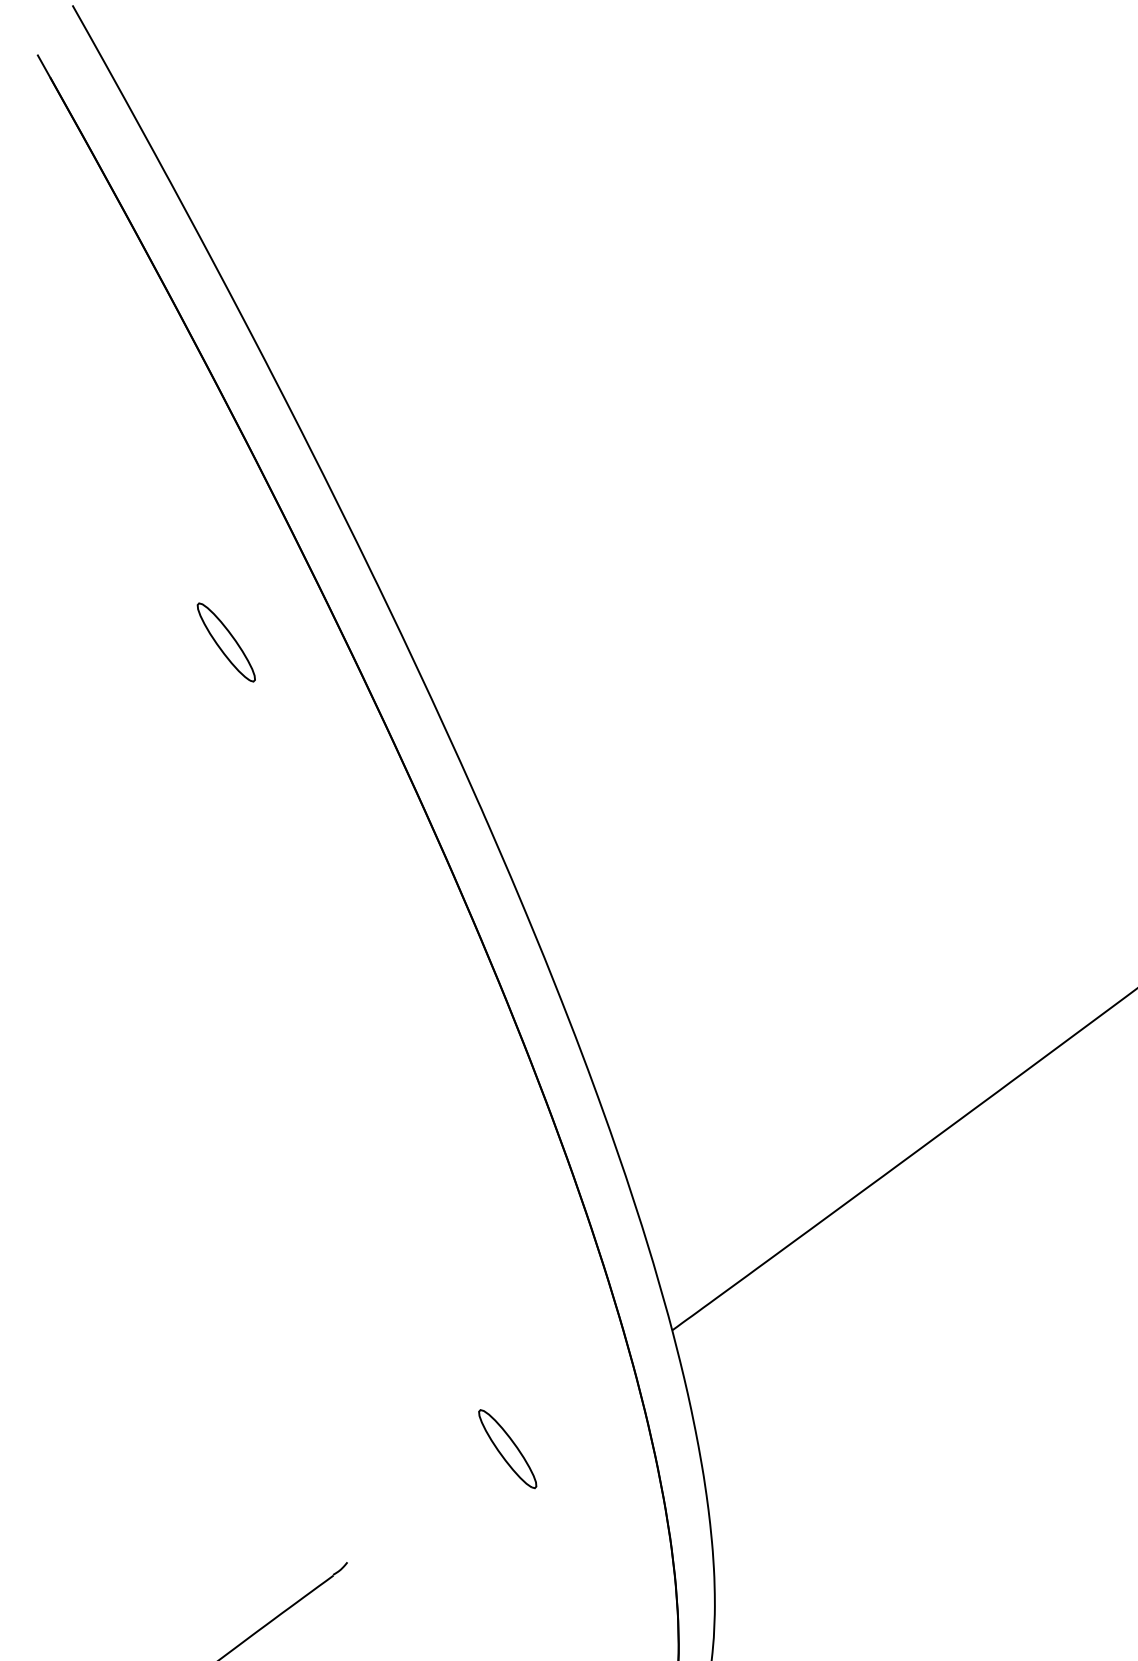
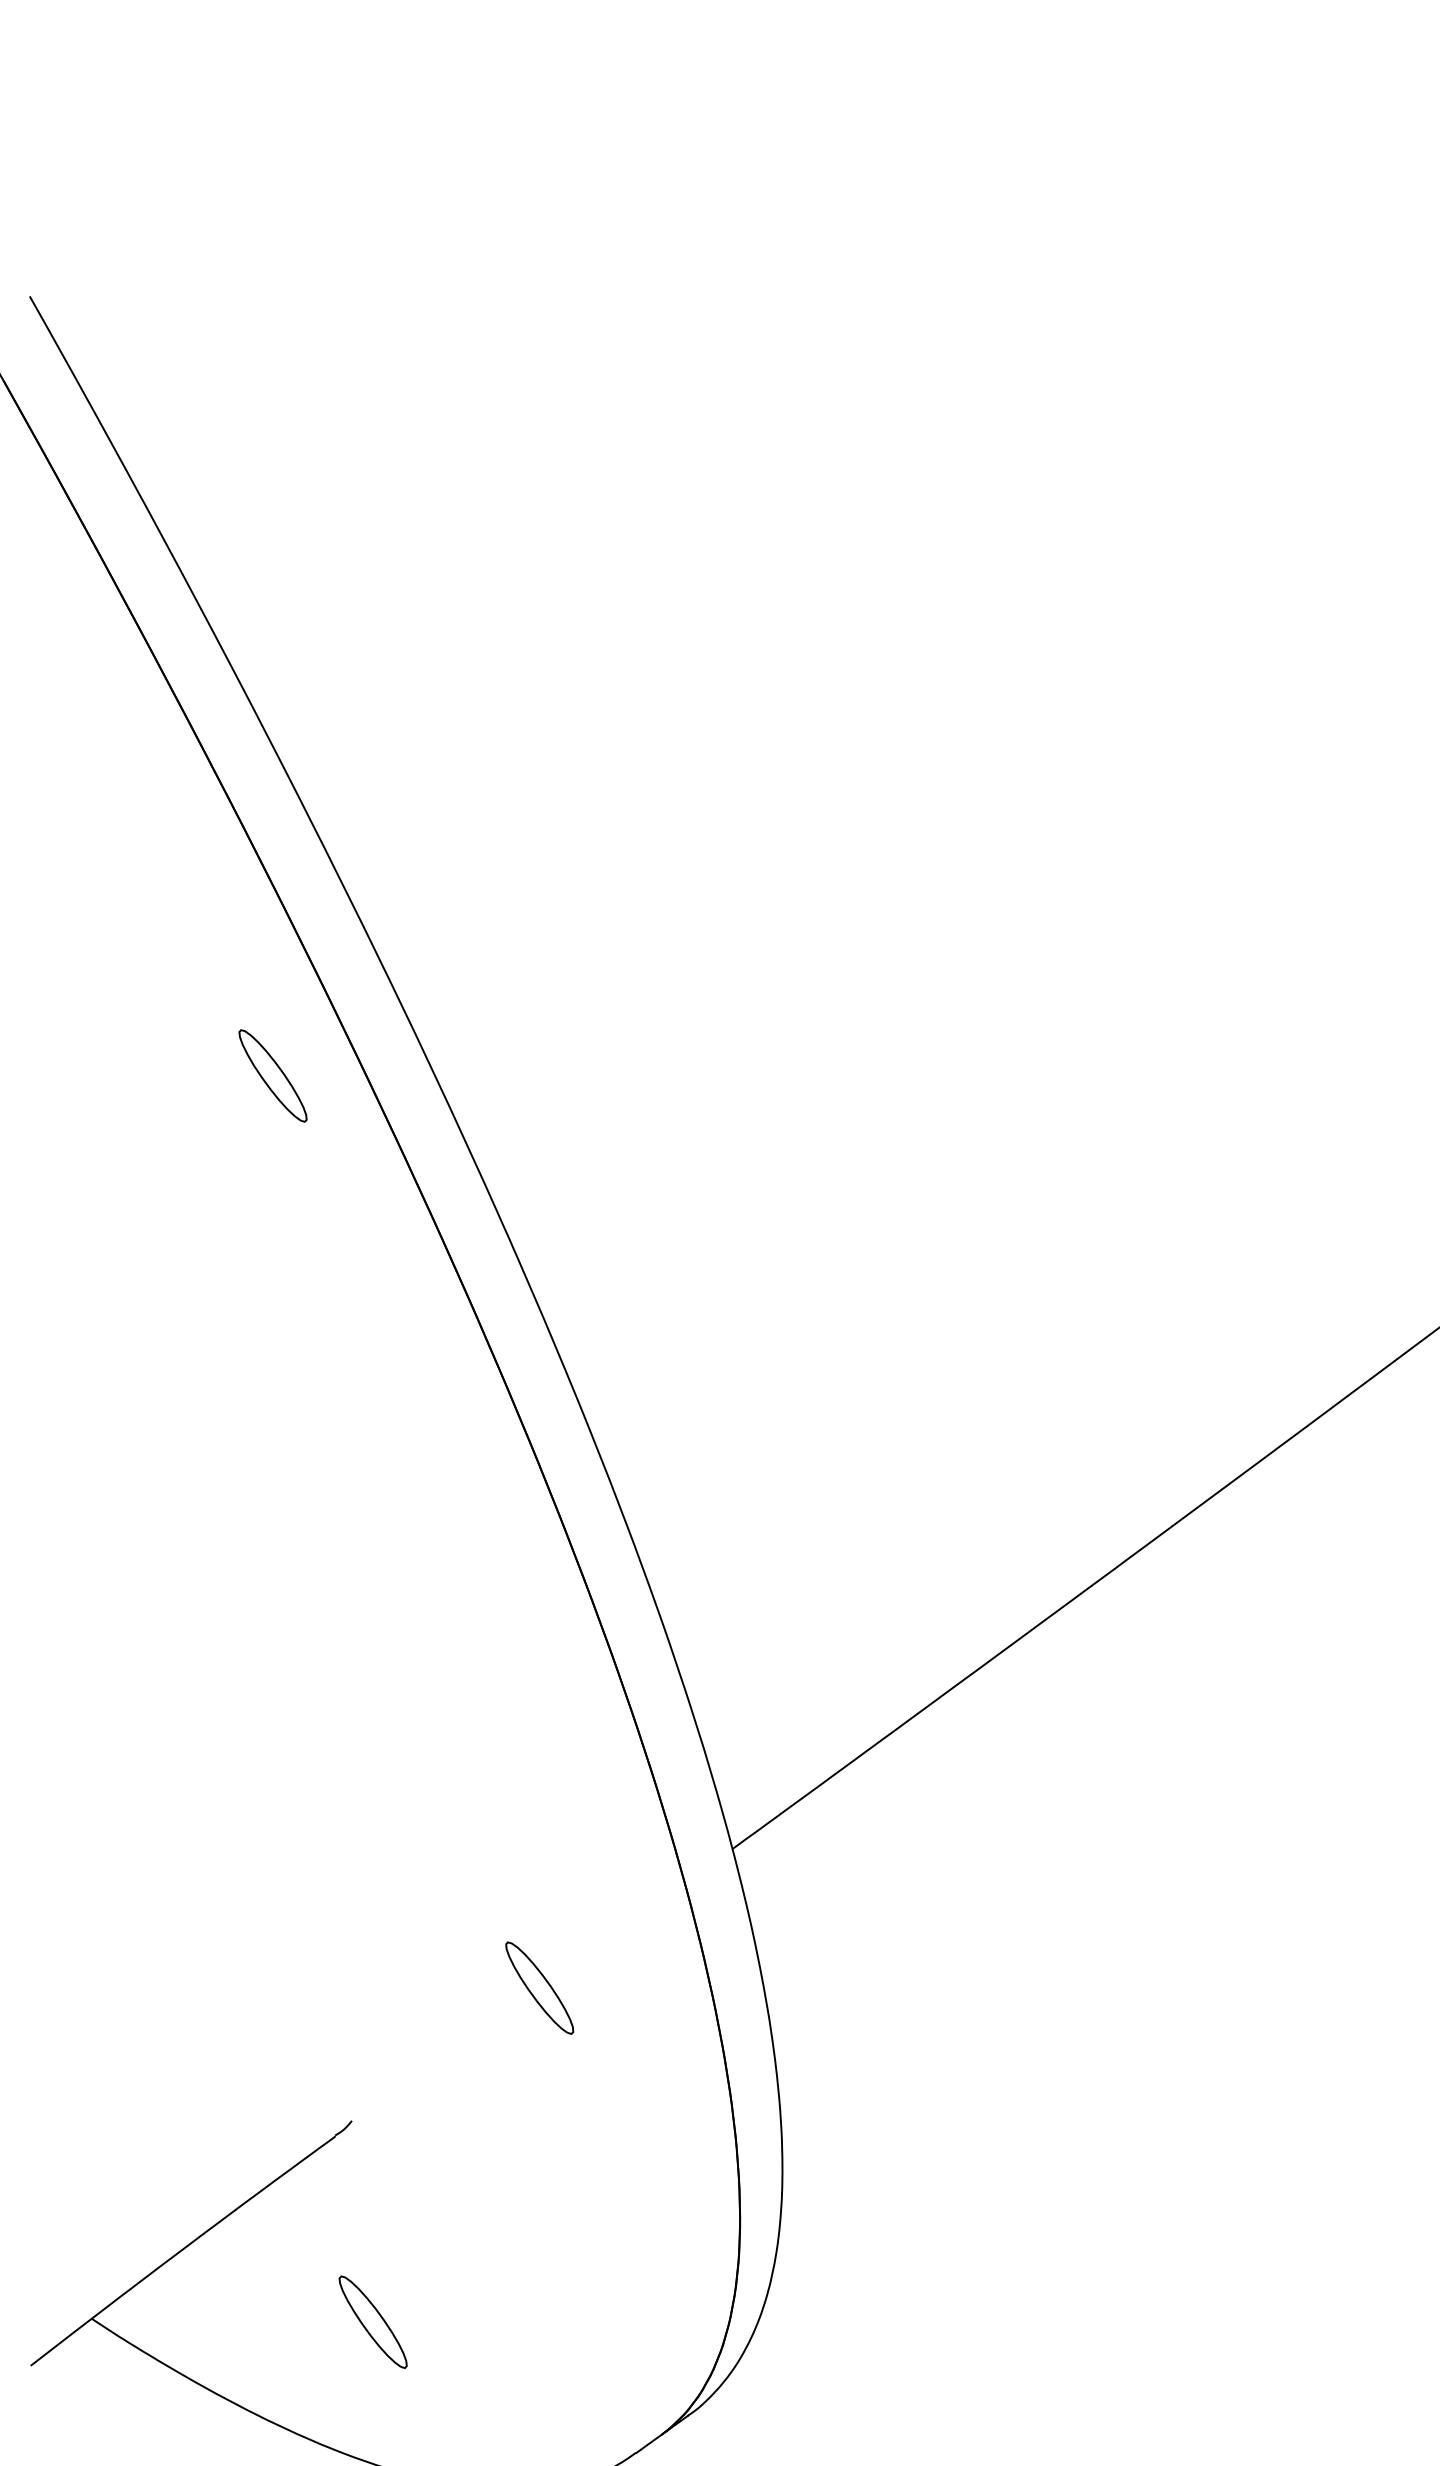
part: (225, 642) -> (272, 1075), moved

